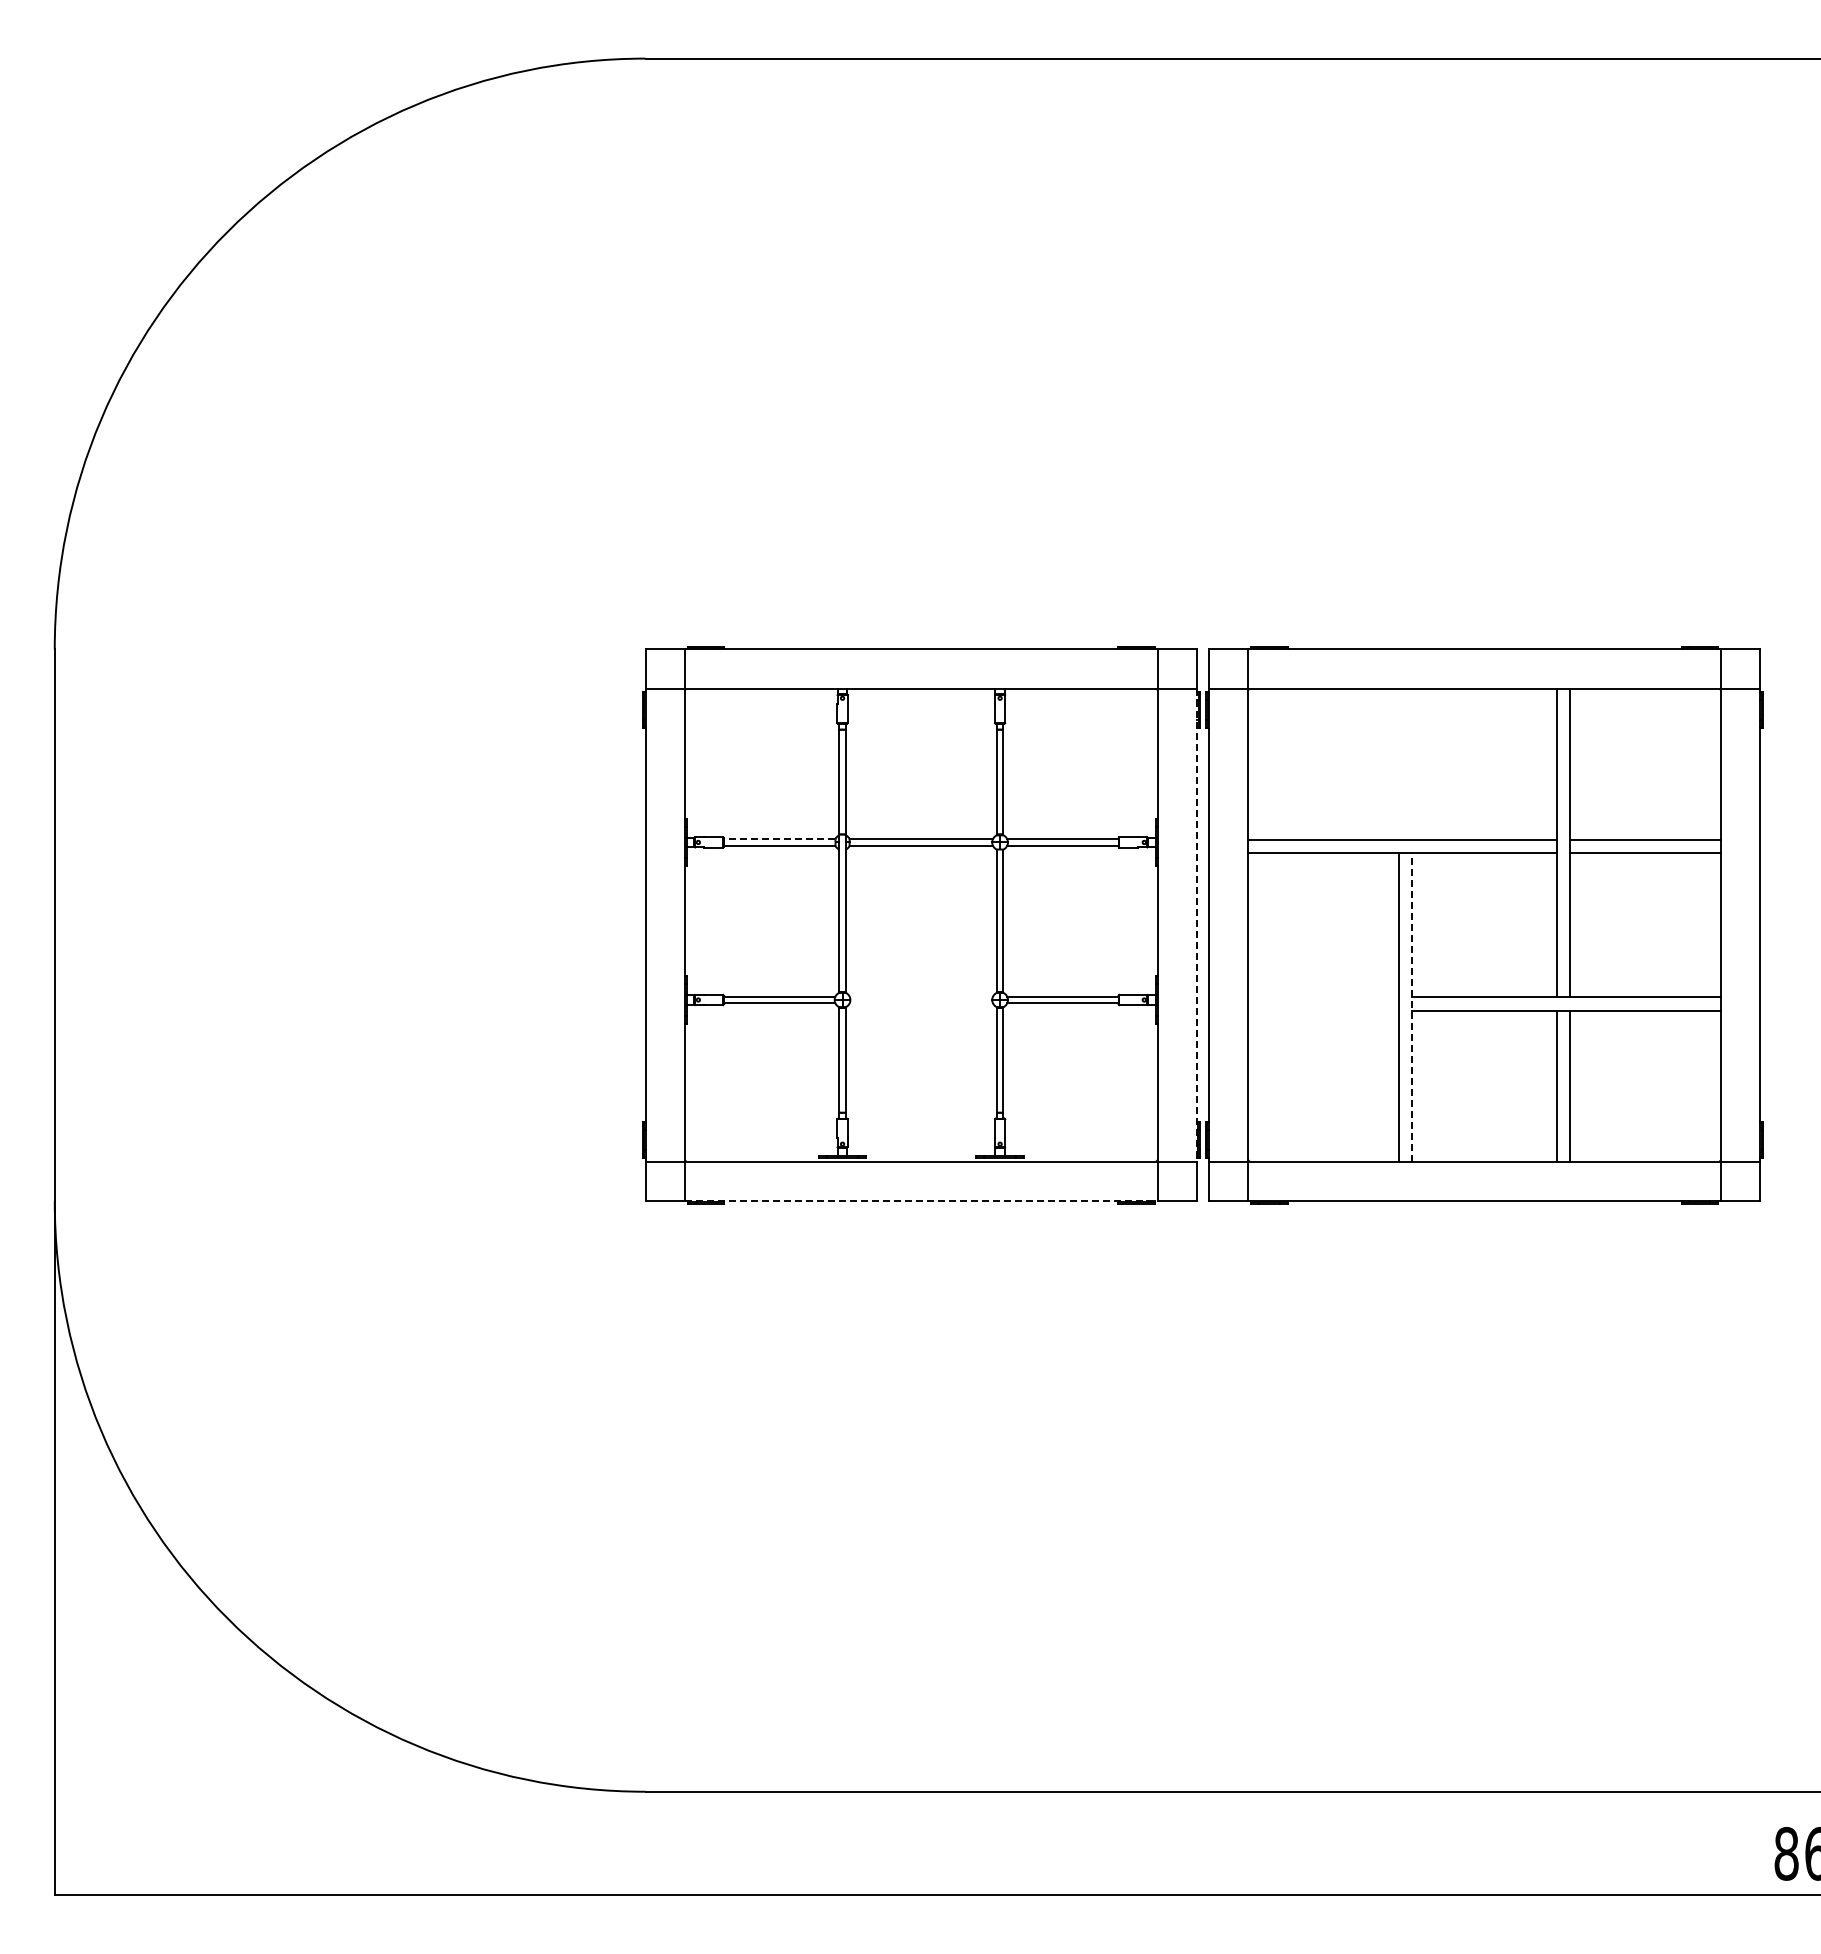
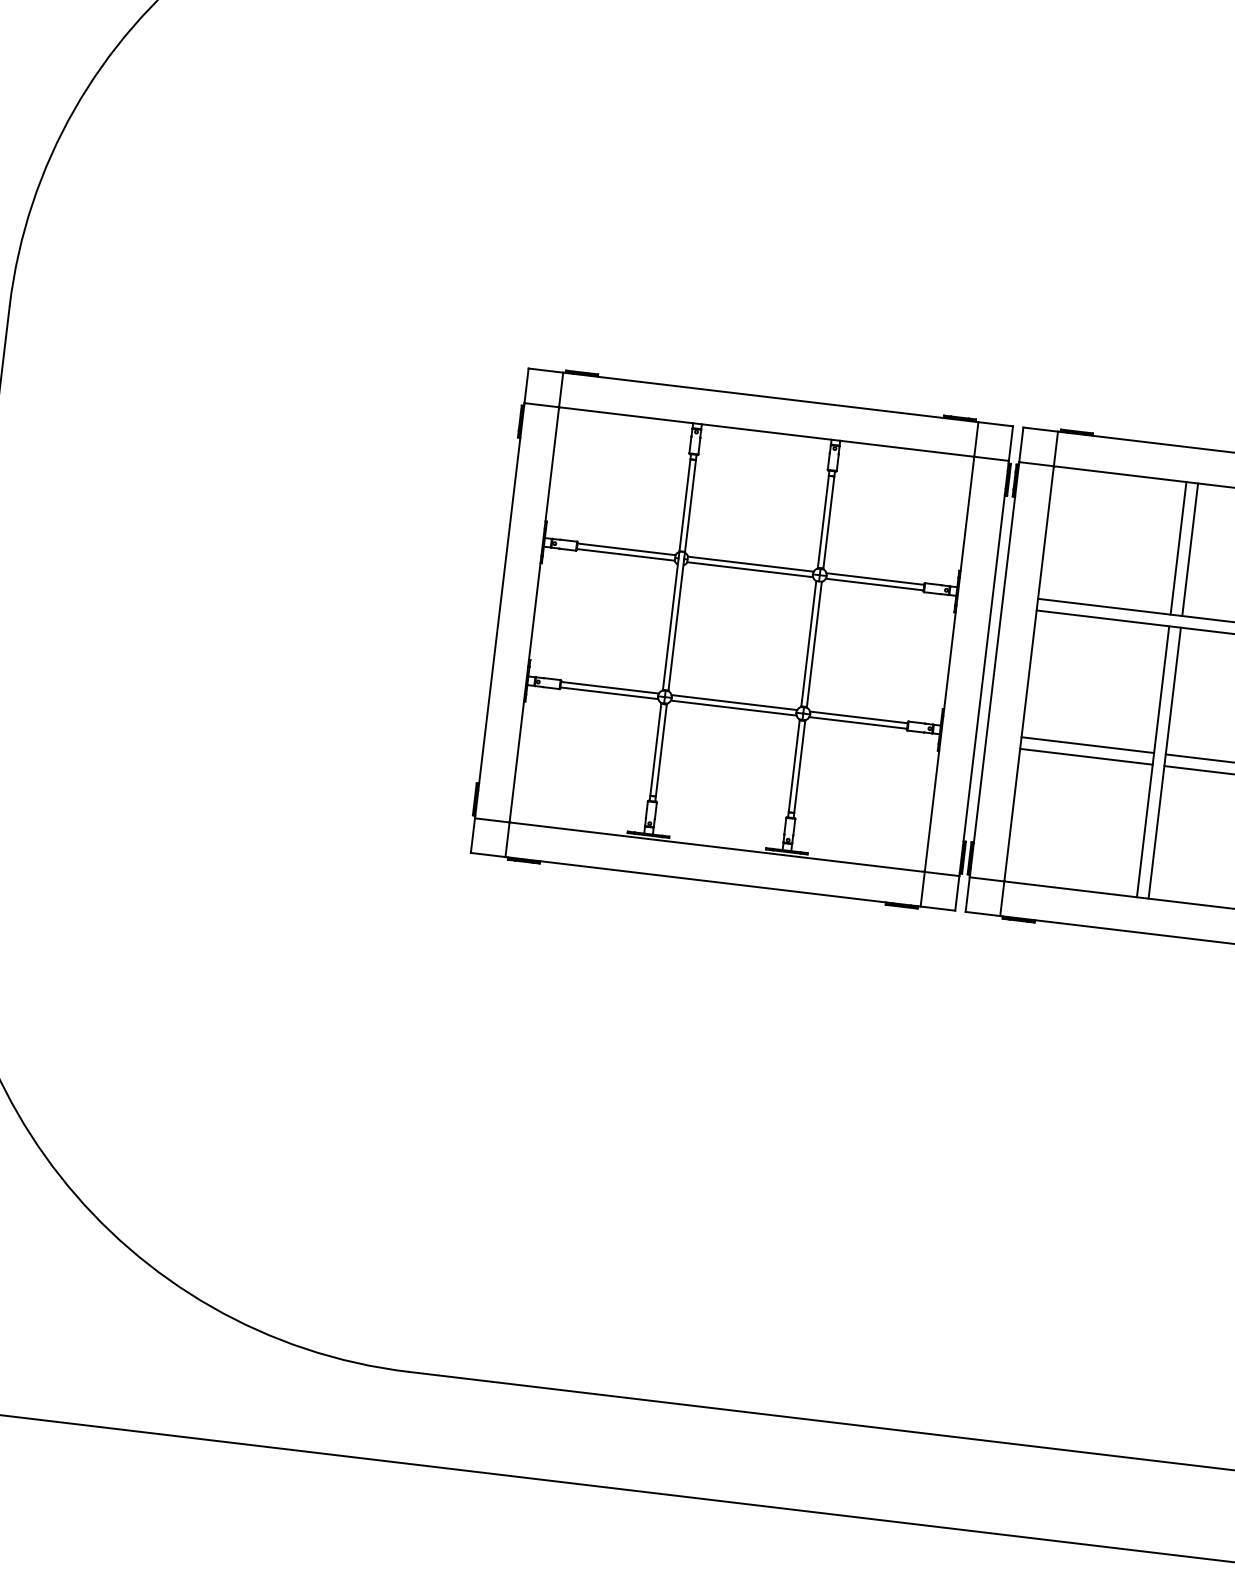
line: (1399, 763) -> (1178, 547), added
line: (1412, 763) -> (1190, 549), added
line: (779, 839) -> (626, 549), dashed -> solid
line: (1197, 925) -> (984, 668), dashed -> solid
line: (920, 996) -> (733, 702), added
line: (1323, 997) -> (1087, 745), added
line: (920, 1003) -> (733, 708), added
line: (1412, 1006) -> (1164, 762), dashed -> solid
line: (1323, 1010) -> (1086, 756), added
line: (921, 1200) -> (713, 881), dashed -> solid

